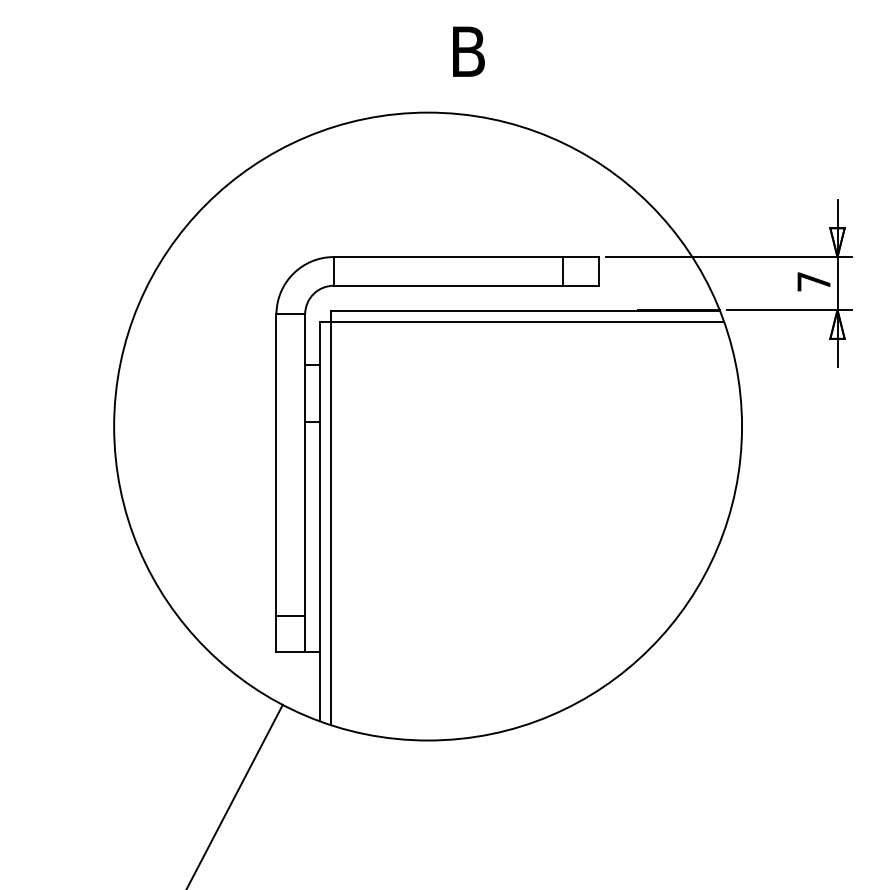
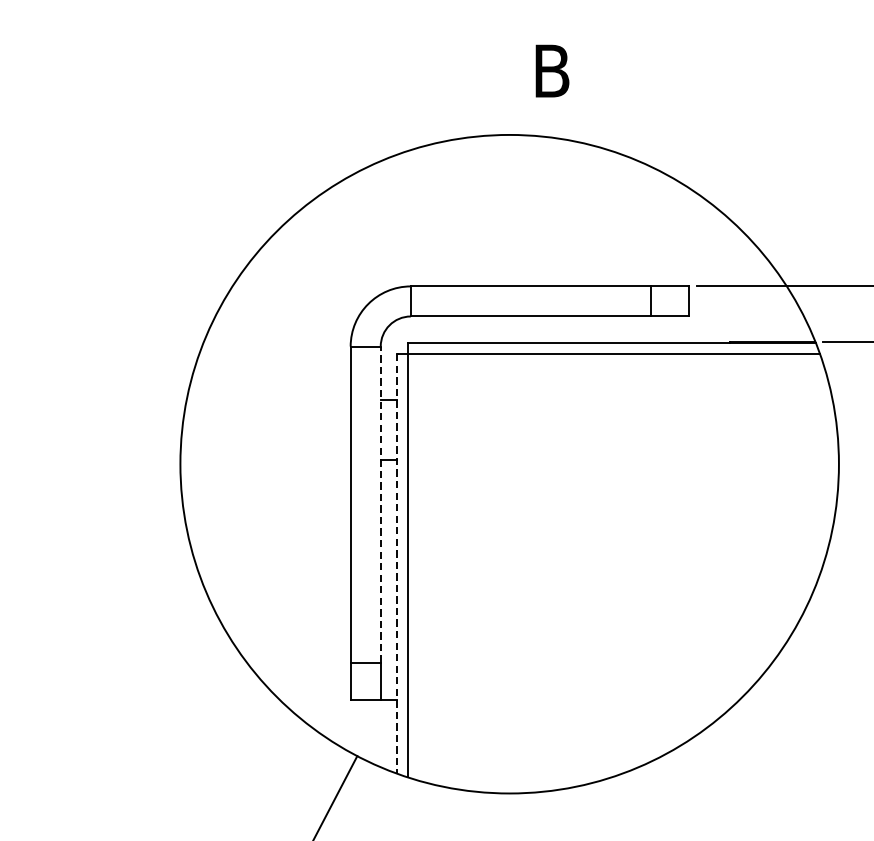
line: (305, 465) -> (381, 505), solid -> dashed
line: (320, 521) -> (396, 563), solid -> dashed

